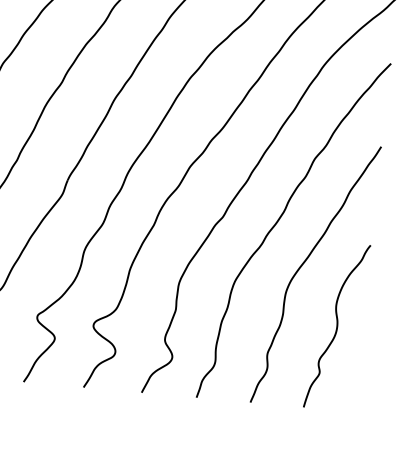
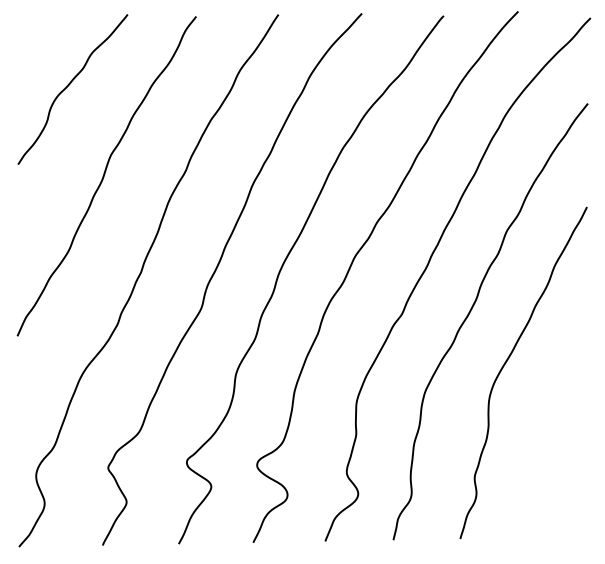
curve: (337, 326) -> (556, 433), removed

